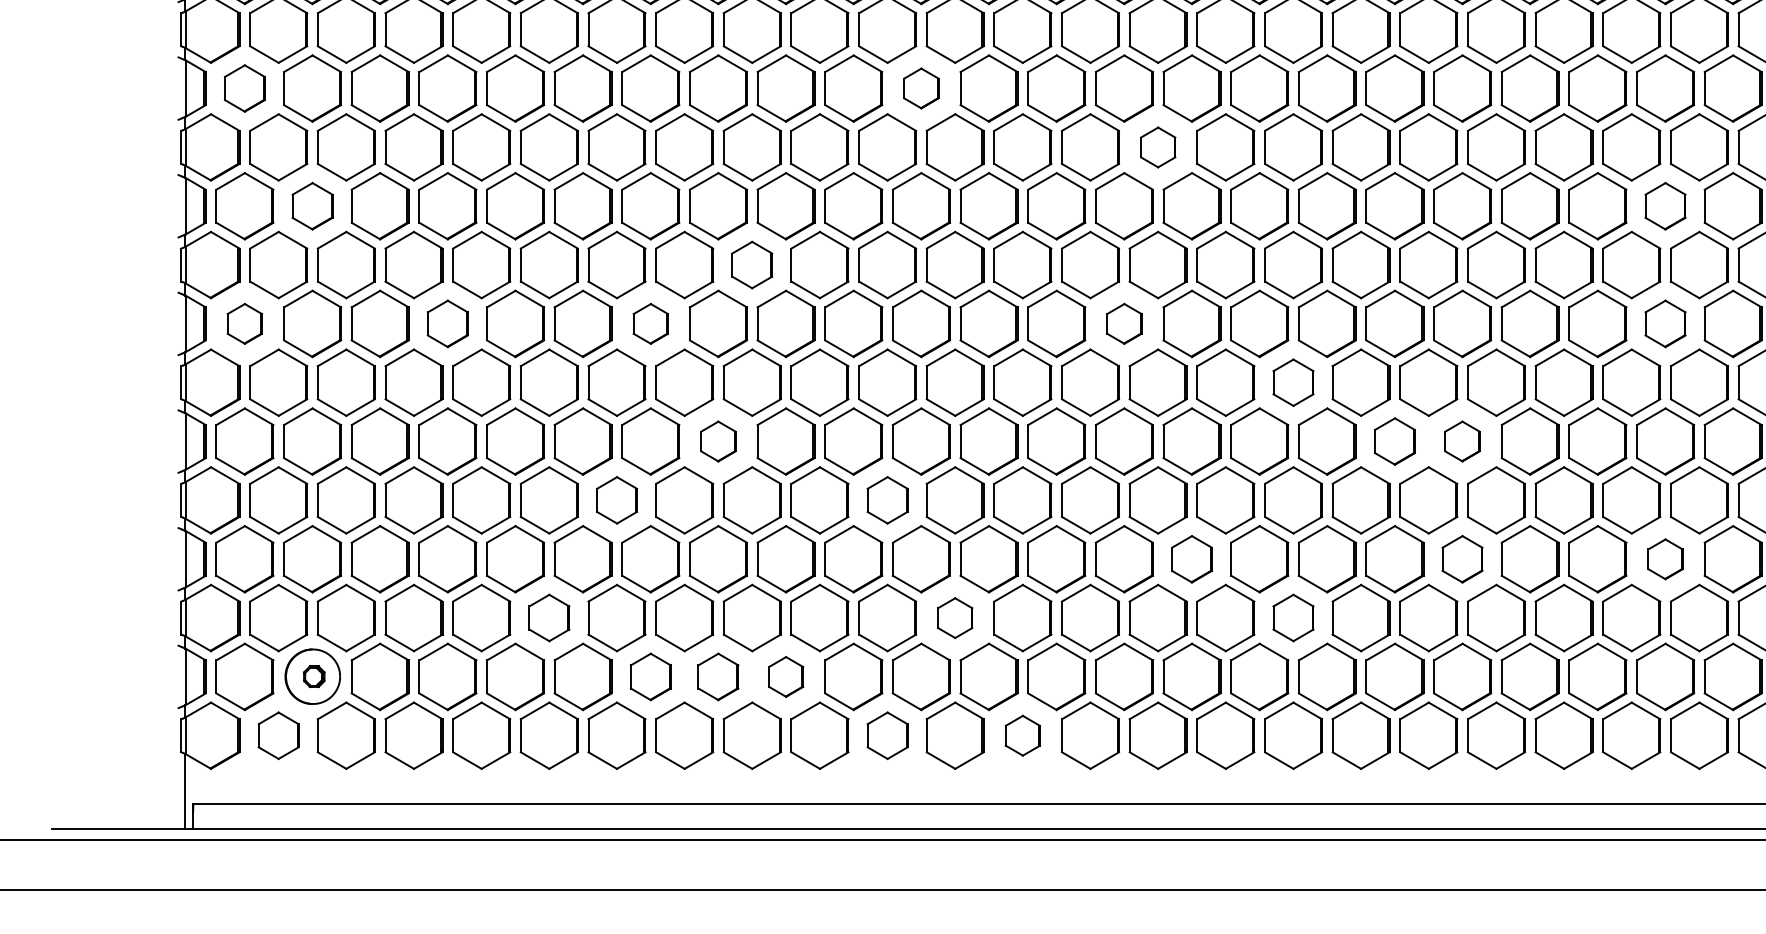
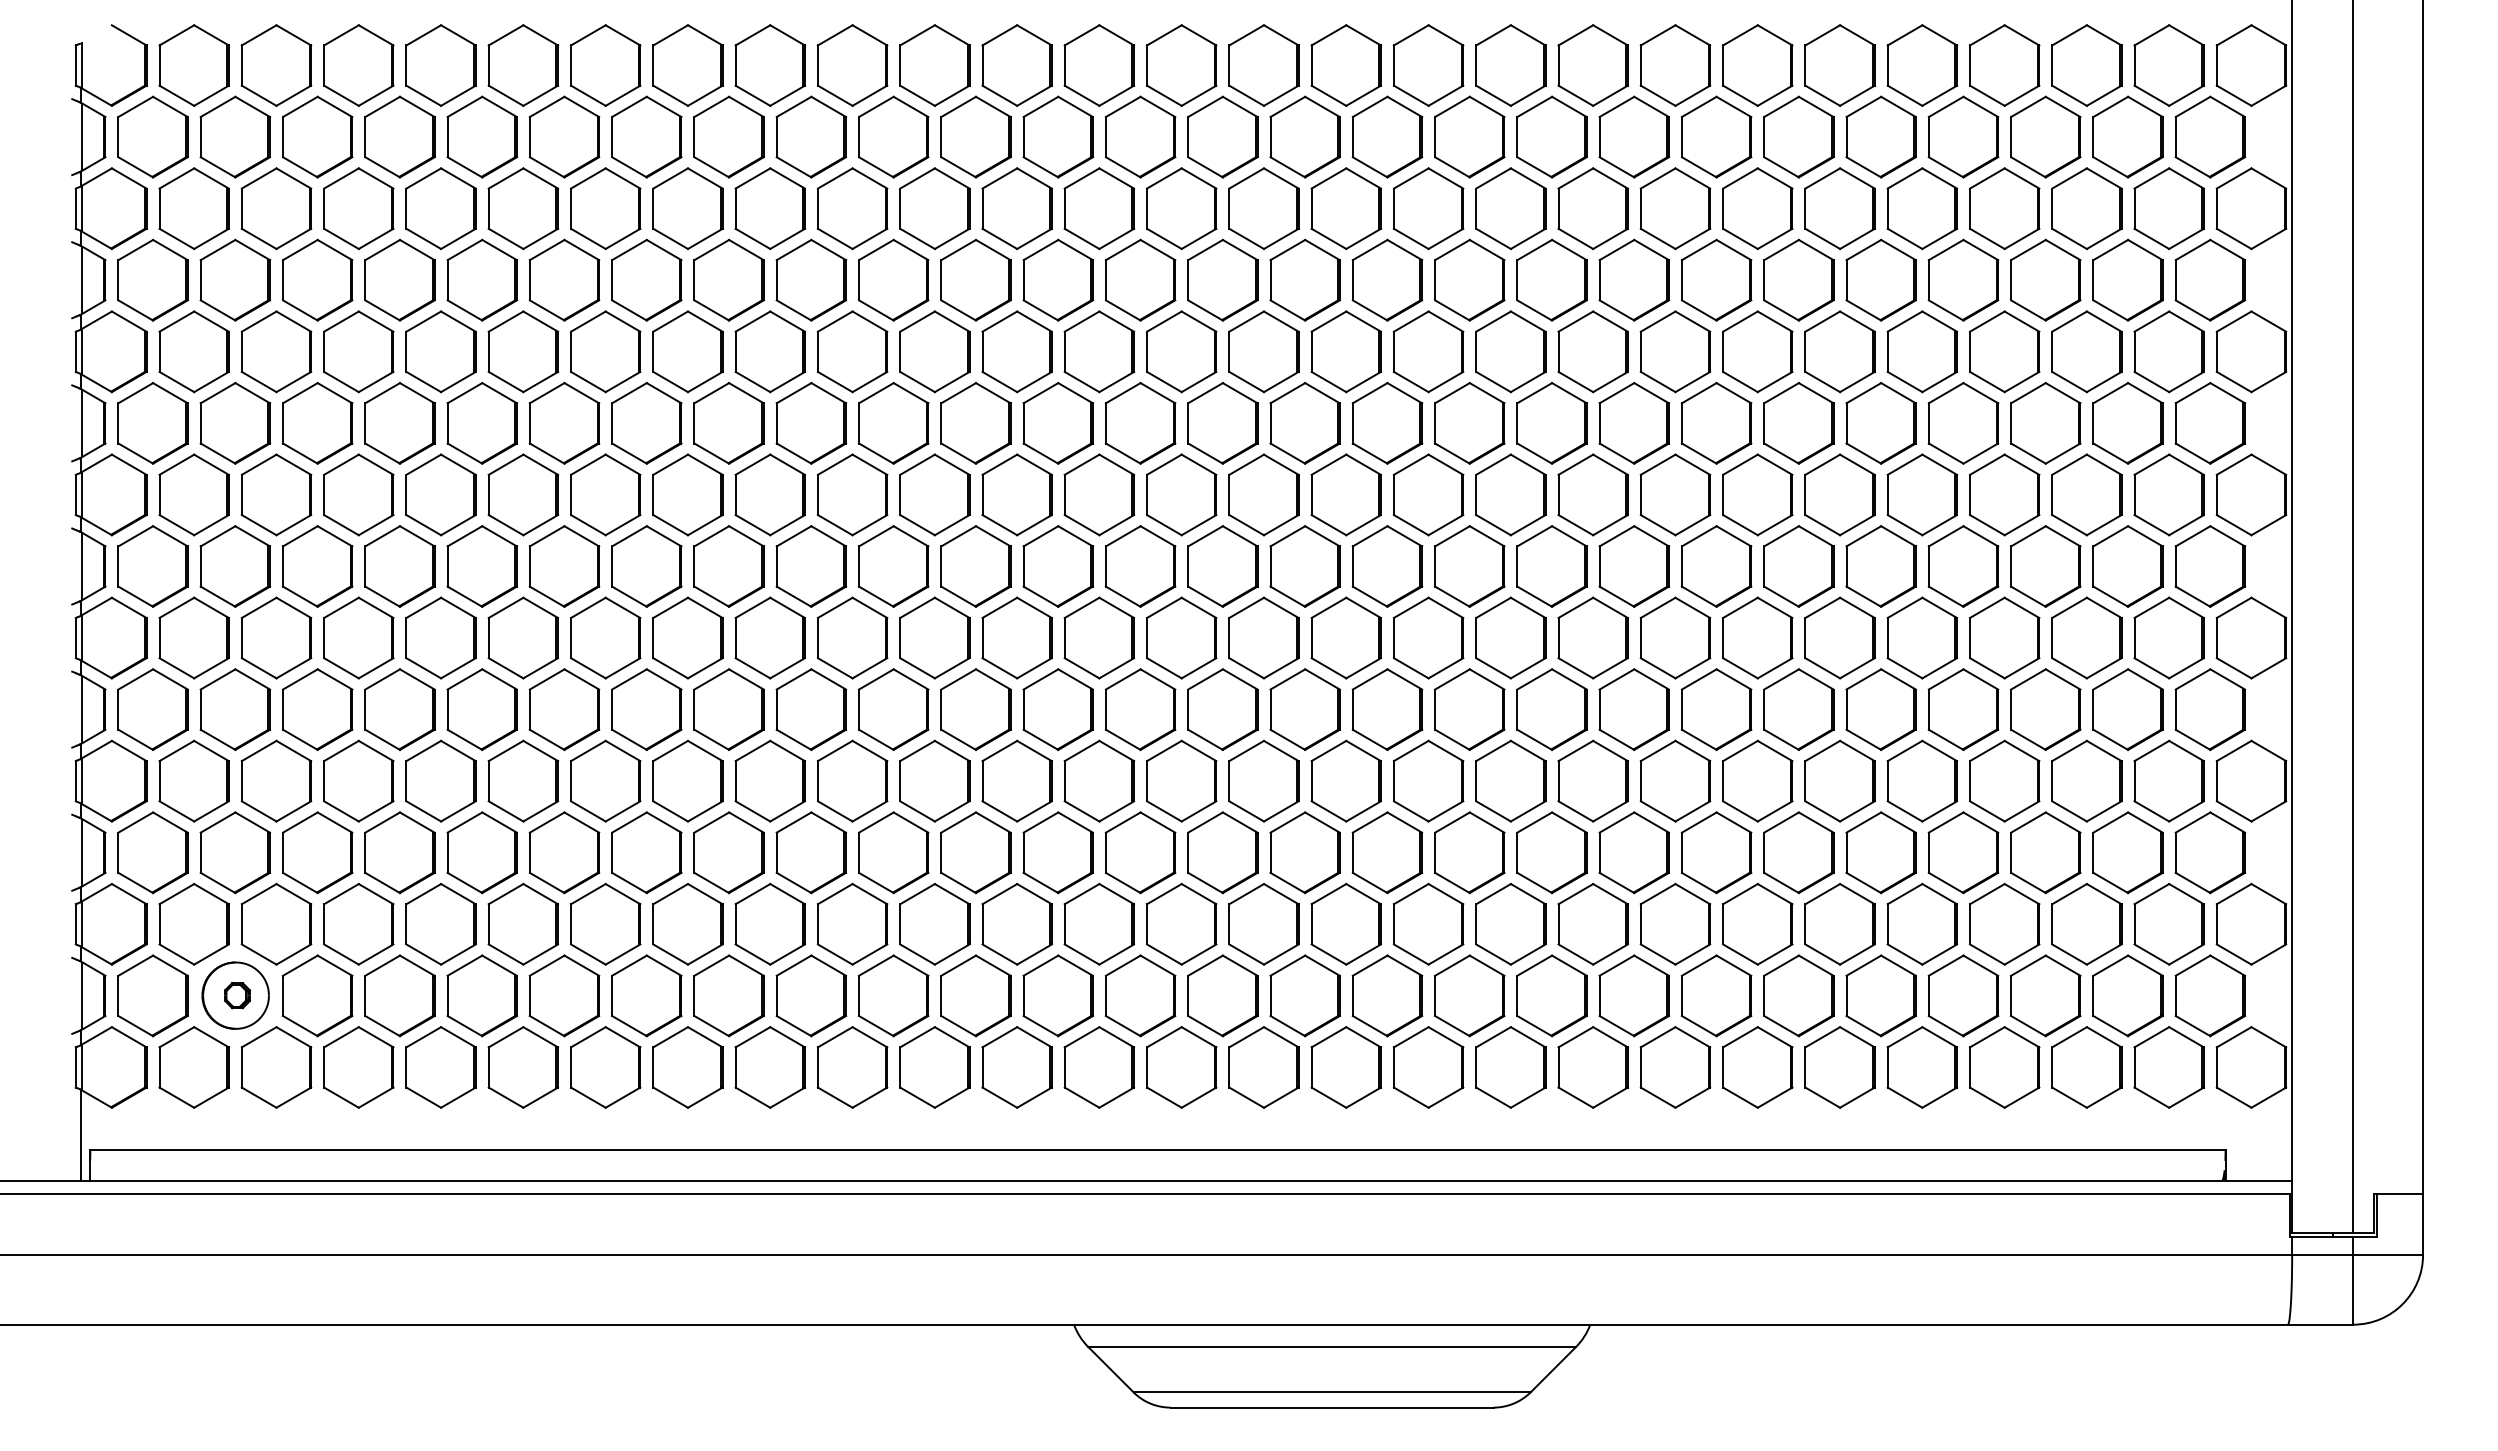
part: (244, 87) -> (152, 279), size x1.43
part: (921, 87) -> (975, 279), size x1.67
part: (1157, 147) -> (1263, 351), size x1.67
part: (312, 206) -> (235, 423), size x1.43
part: (1665, 206) -> (1880, 423), size x1.43
part: (751, 264) -> (769, 494), size x1.43
part: (244, 323) -> (152, 566), size x1.67
part: (447, 323) -> (399, 566), size x1.43
part: (650, 323) -> (646, 566), size x1.67
part: (1124, 323) -> (1222, 566), size x1.67
part: (1665, 323) -> (1880, 566), size x1.43
part: (1293, 382) -> (1428, 637), size x1.43
part: (717, 441) -> (728, 709), size x1.67
part: (1394, 441) -> (1551, 709), size x1.43
part: (1461, 441) -> (1633, 709), size x1.67
part: (616, 499) -> (605, 780), size x1.43
part: (887, 499) -> (934, 780), size x1.43
part: (1191, 559) -> (1304, 852), size x1.43
part: (1461, 559) -> (1633, 852), size x1.43
part: (1665, 559) -> (1880, 852), size x1.67
part: (549, 617) -> (523, 923), size x1.43
part: (1293, 617) -> (1428, 923), size x1.43
part: (954, 618) -> (1016, 924), size x1.67
part: (650, 676) -> (646, 995), size x1.43
part: (717, 676) -> (728, 995), size x1.43
part: (786, 676) -> (811, 995), size x1.67
part: (278, 735) -> (193, 1067), size x1.43
part: (887, 735) -> (934, 1067), size x1.43
part: (1022, 735) -> (1099, 1067), size x1.67

